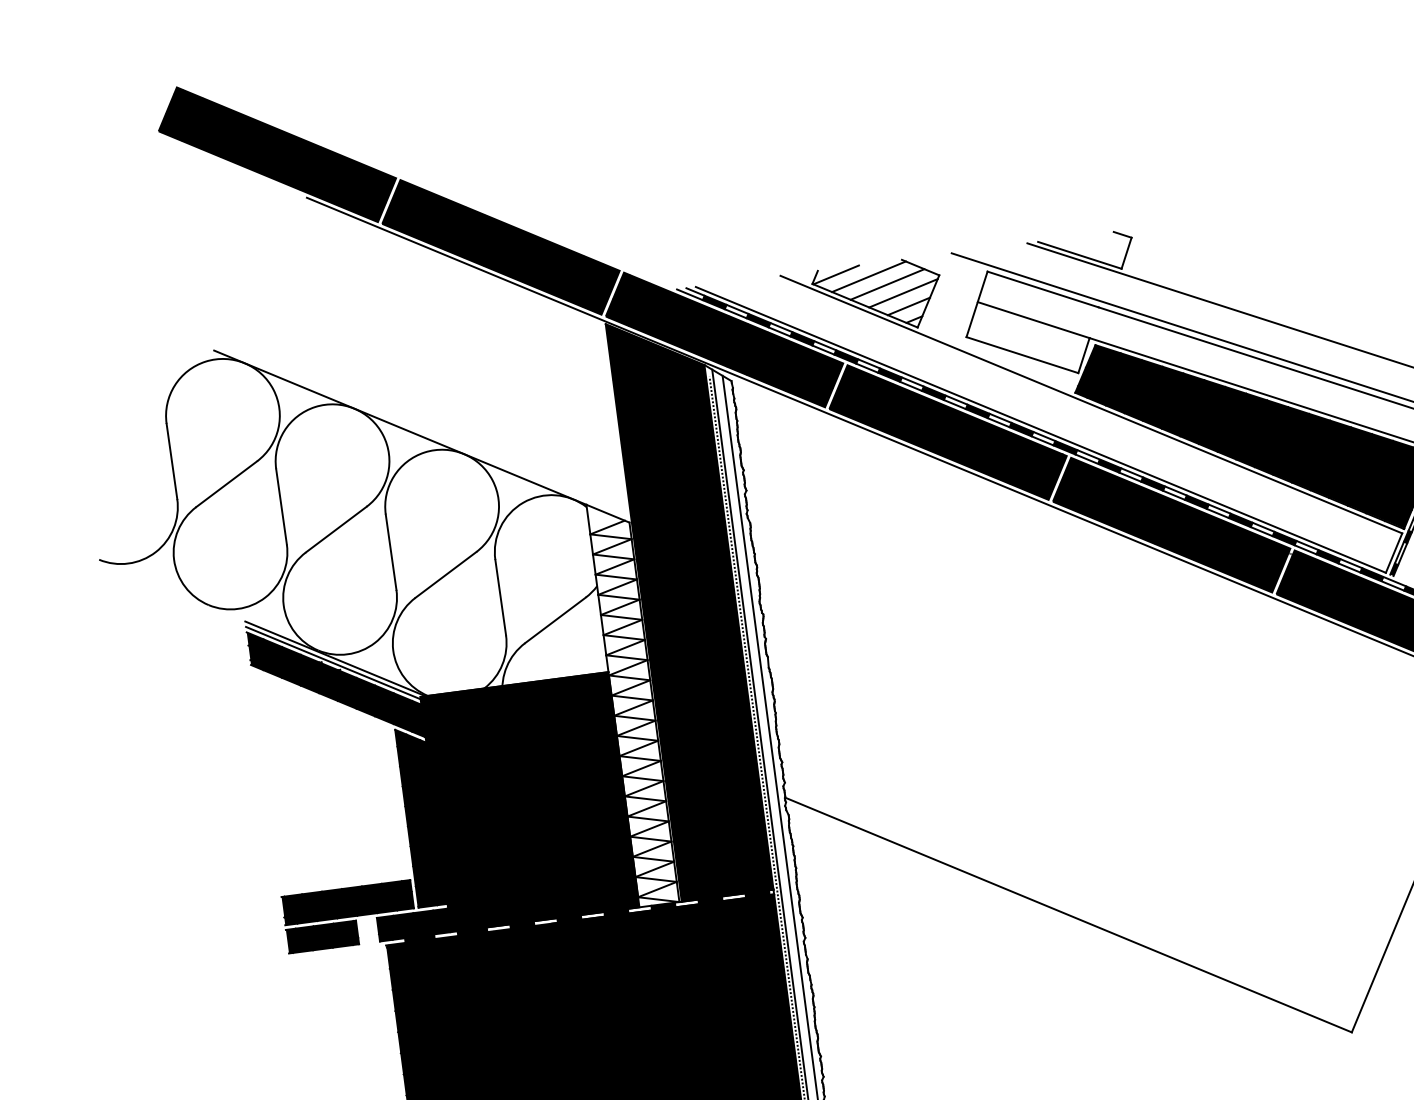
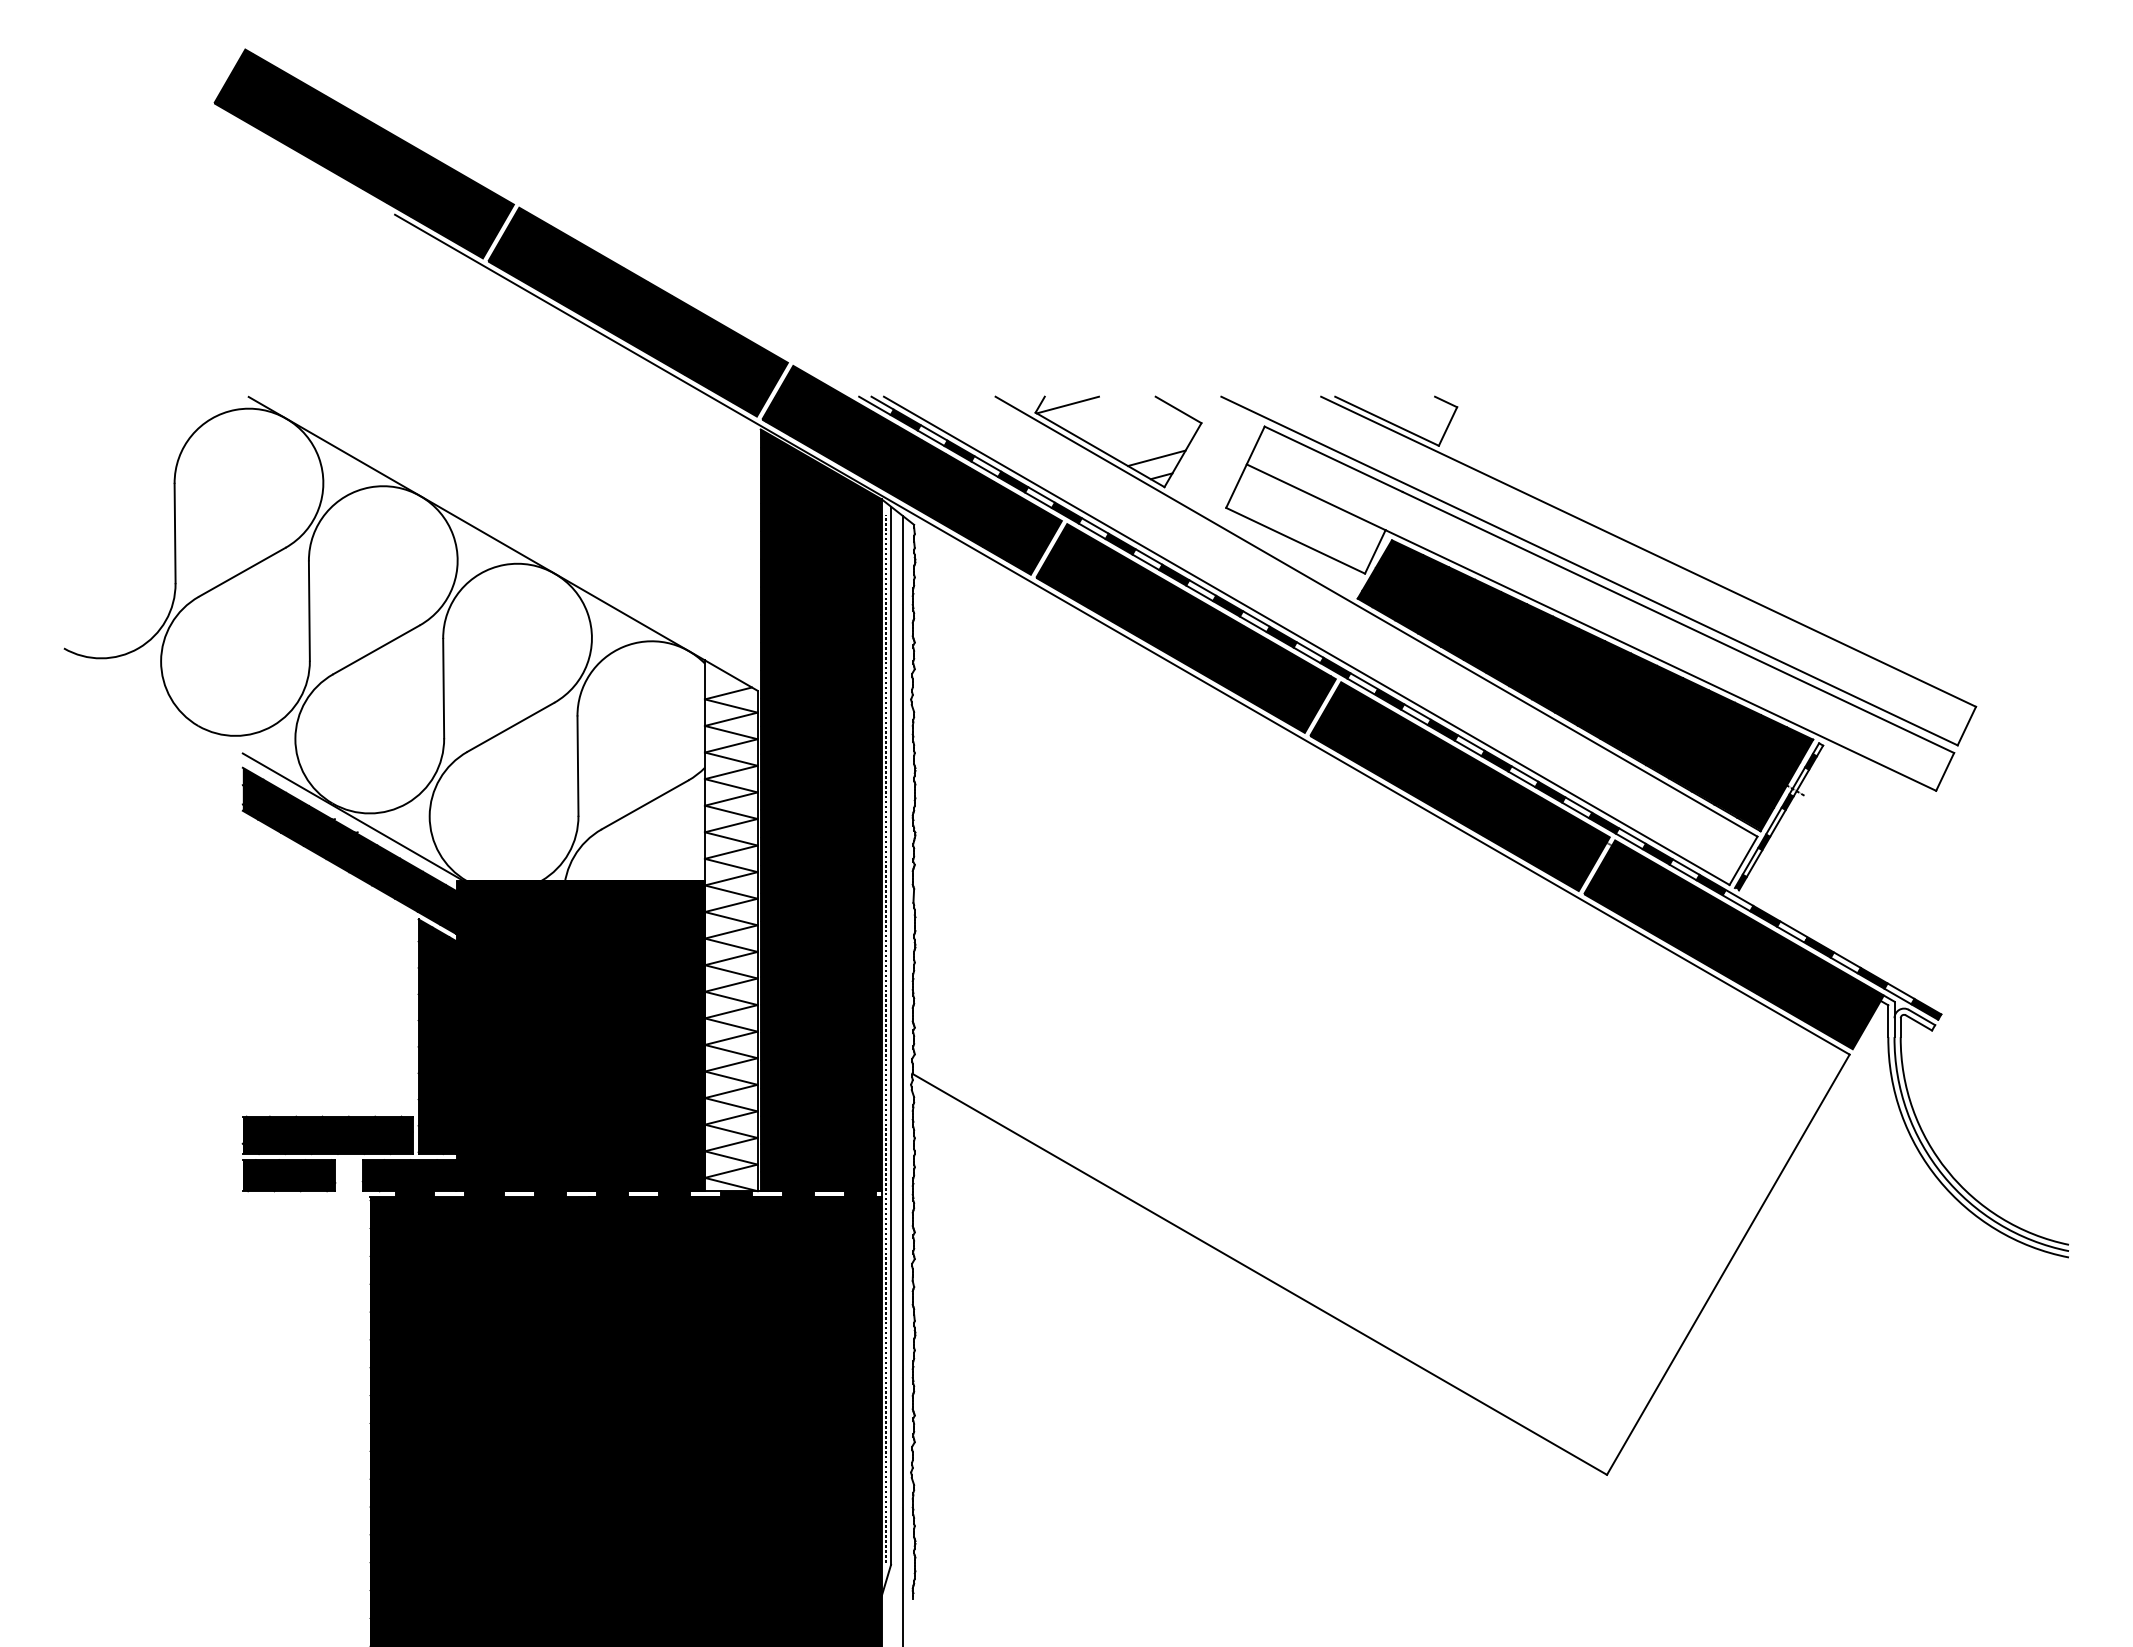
line: (868, 276) -> (1109, 412), removed
line: (887, 283) -> (1132, 425), removed
line: (903, 292) -> (1151, 439), removed
line: (332, 662) -> (348, 821), removed

